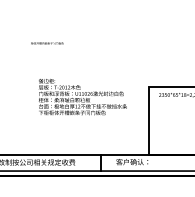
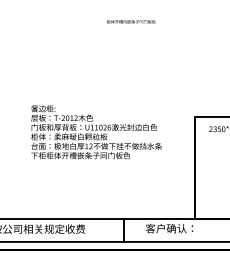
text: (47, 43) -> (131, 21), moved

